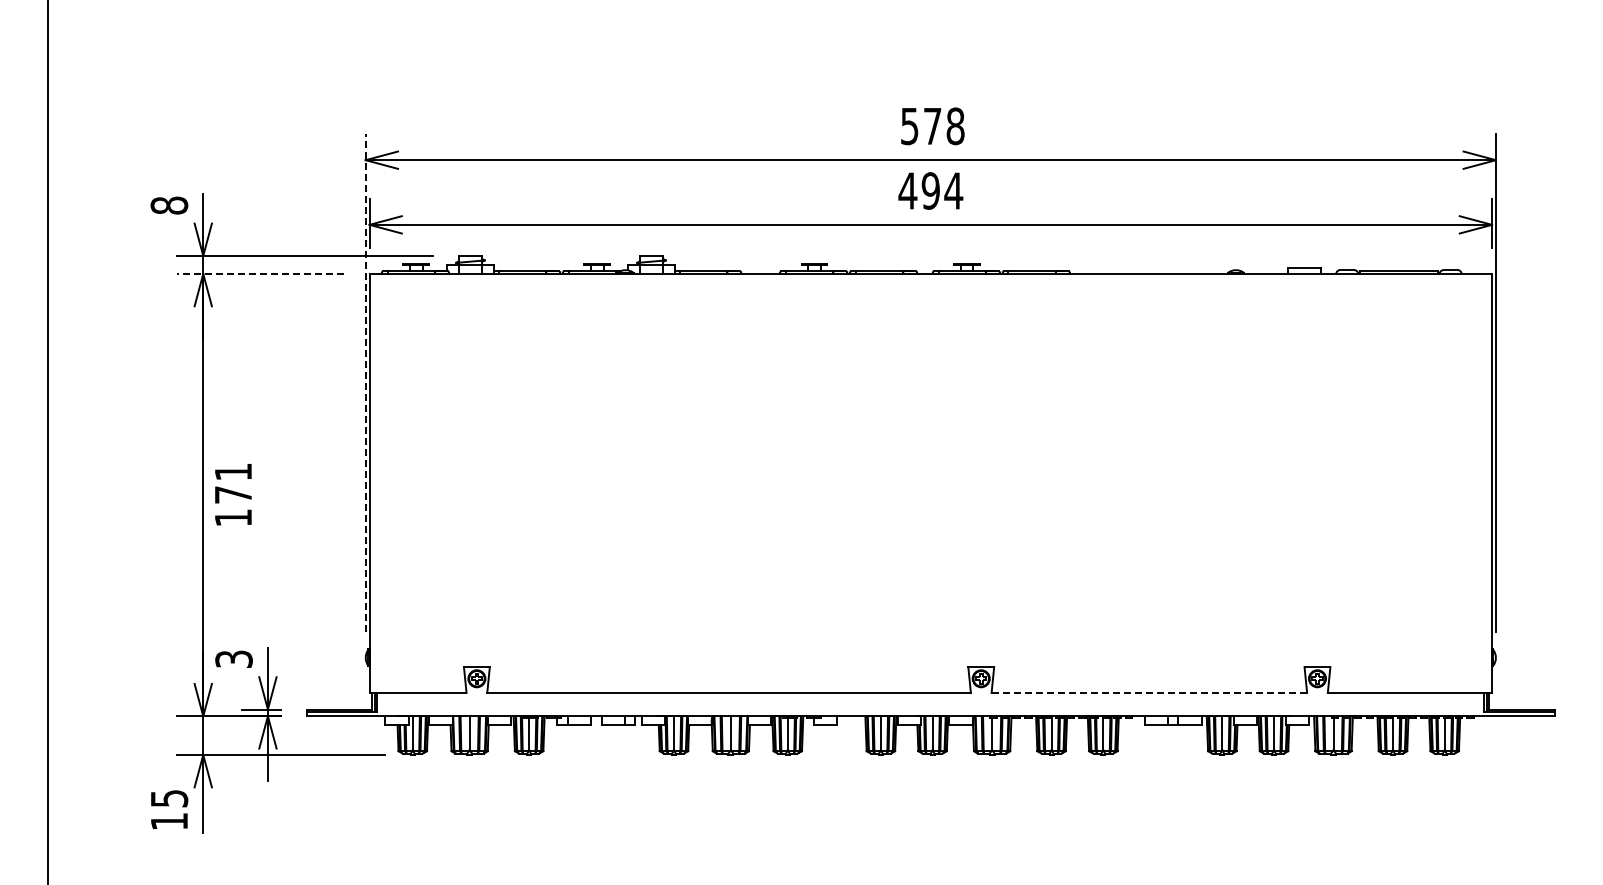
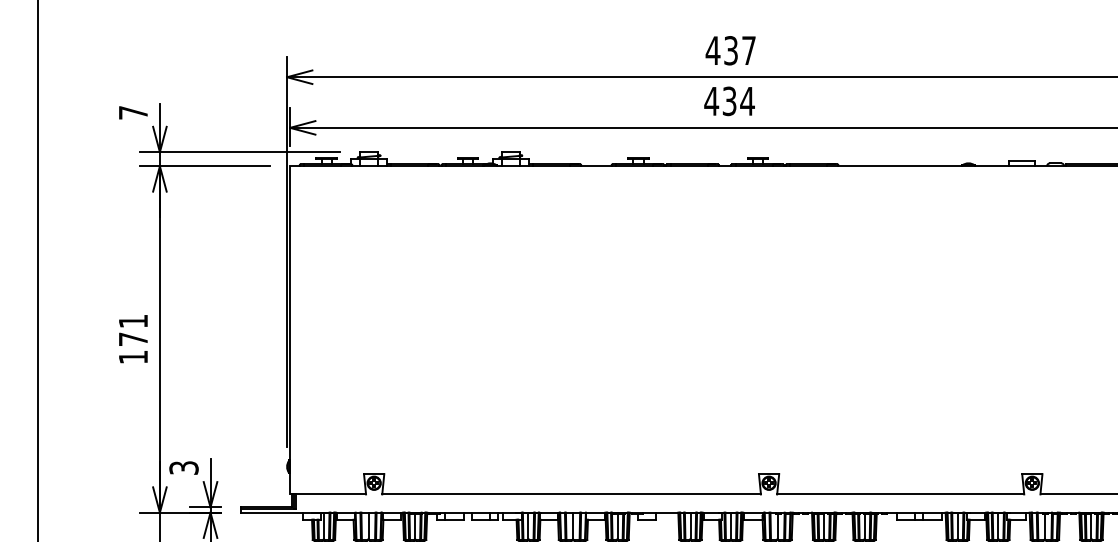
text: (932, 126) -> (730, 50), 578 -> 437
text: (930, 190) -> (729, 100), 494 -> 434
text: (169, 205) -> (133, 112), 8 -> 7
line: (260, 274) -> (204, 166), dashed -> solid
line: (365, 383) -> (286, 252), dashed -> solid
text: (233, 494) -> (133, 338), moved
line: (1149, 693) -> (900, 494), dashed -> solid

